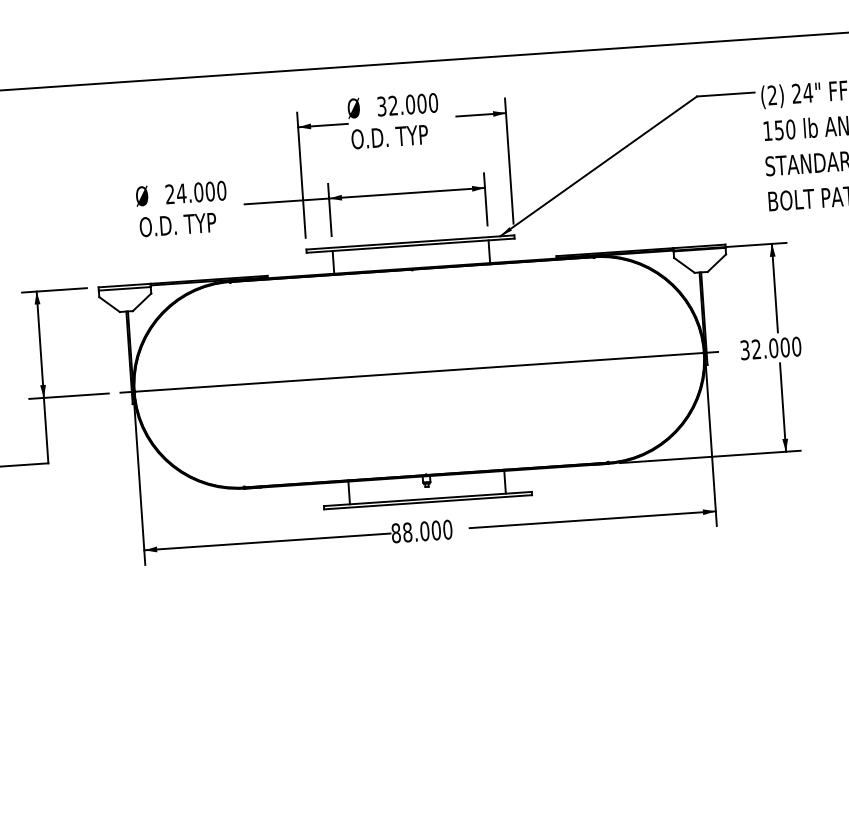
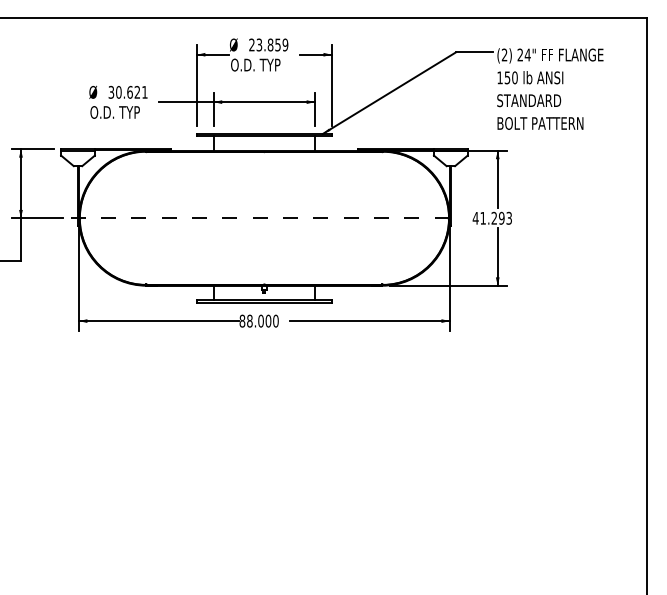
text: (407, 103) -> (268, 44), 32.000 -> 23.859
text: (194, 192) -> (127, 92), 24.000 -> 30.621
text: (770, 347) -> (492, 217), 32.000 -> 41.293
line: (419, 372) -> (264, 218), solid -> dashed

